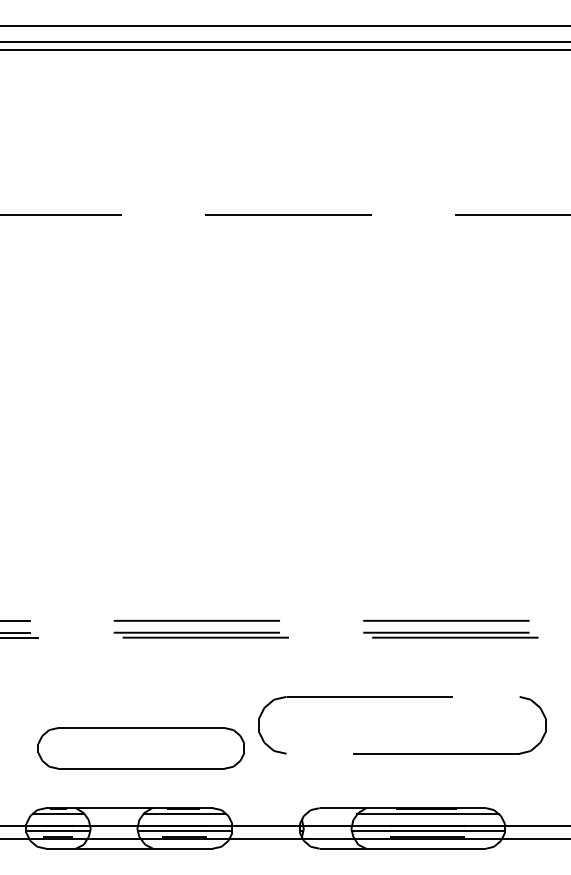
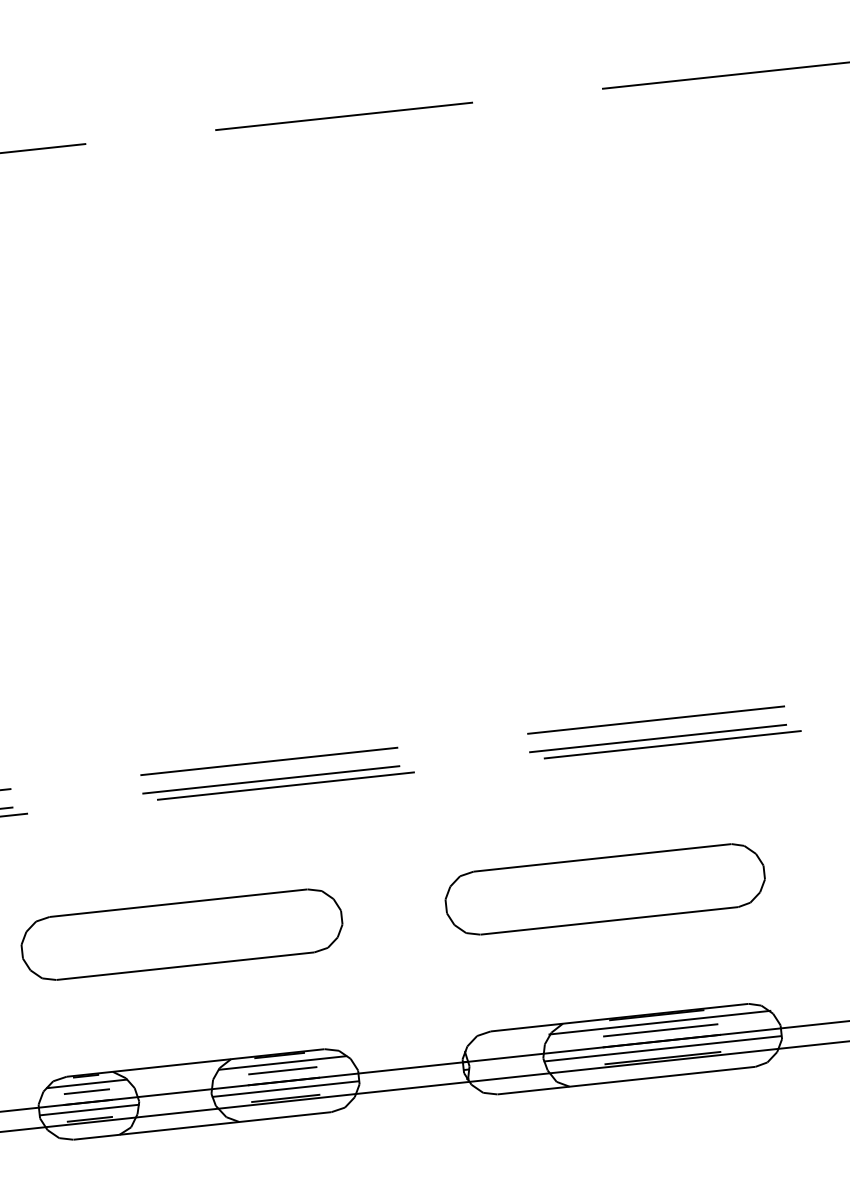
part: (402, 725) -> (605, 889), size x0.71
part: (141, 748) -> (182, 934), moved
line: (57, 819) -> (86, 1092), added
line: (184, 819) -> (283, 1071), added
line: (428, 819) -> (661, 1031), added

